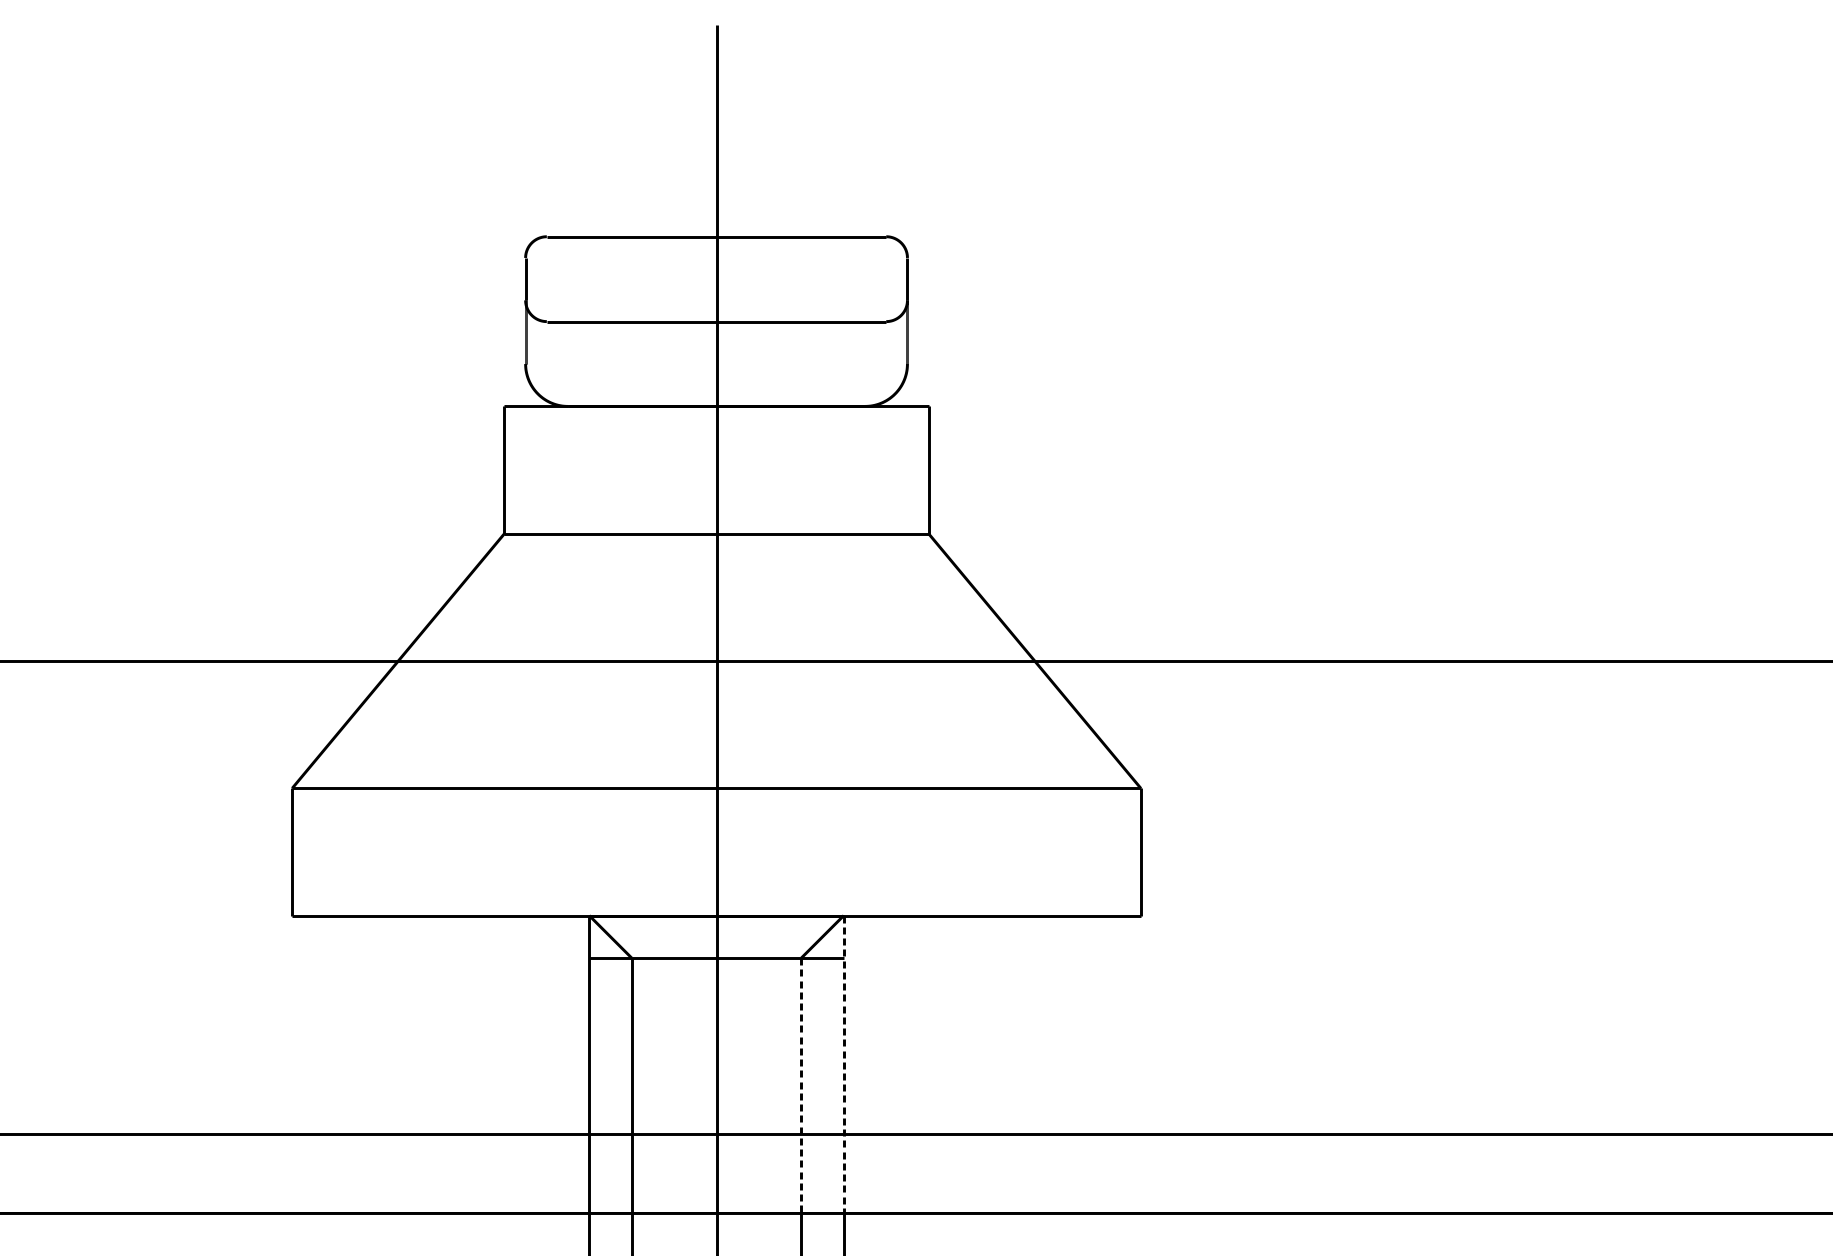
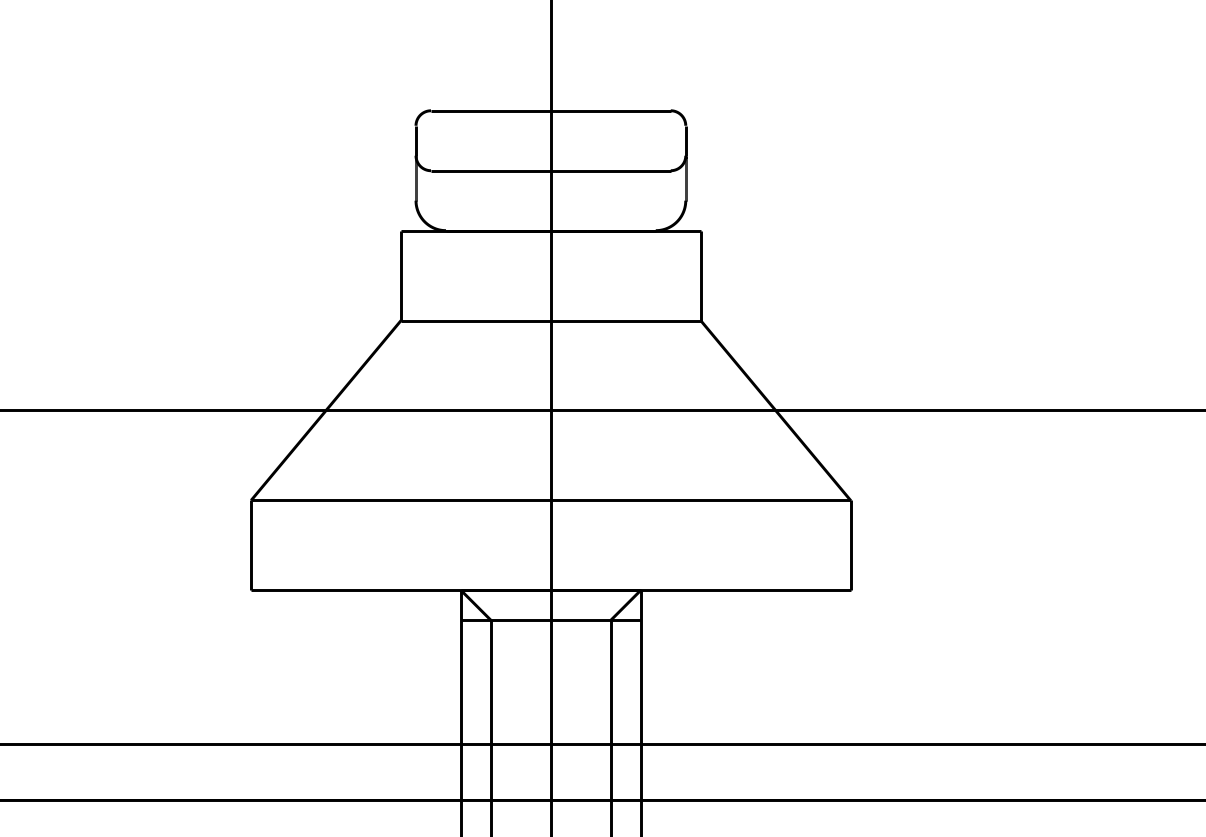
line: (843, 1064) -> (640, 695), dashed -> solid
line: (801, 1085) -> (610, 710), dashed -> solid

